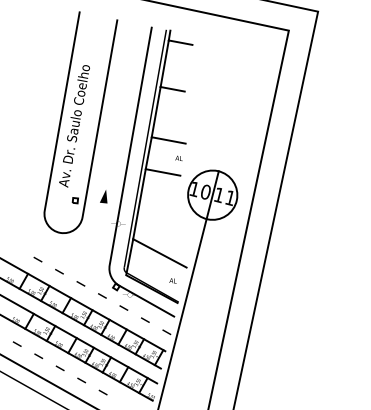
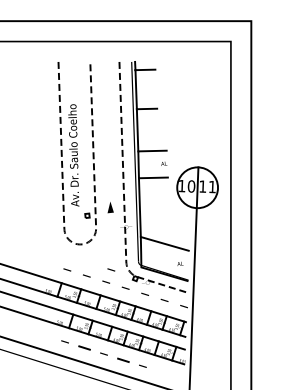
line: (121, 197) -> (124, 205), solid -> dashed
line: (59, 232) -> (80, 244), solid -> dashed
part: (90, 270) -> (111, 269), added
part: (38, 355) -> (84, 347), size x1.6
part: (81, 379) -> (123, 359), size x1.6

